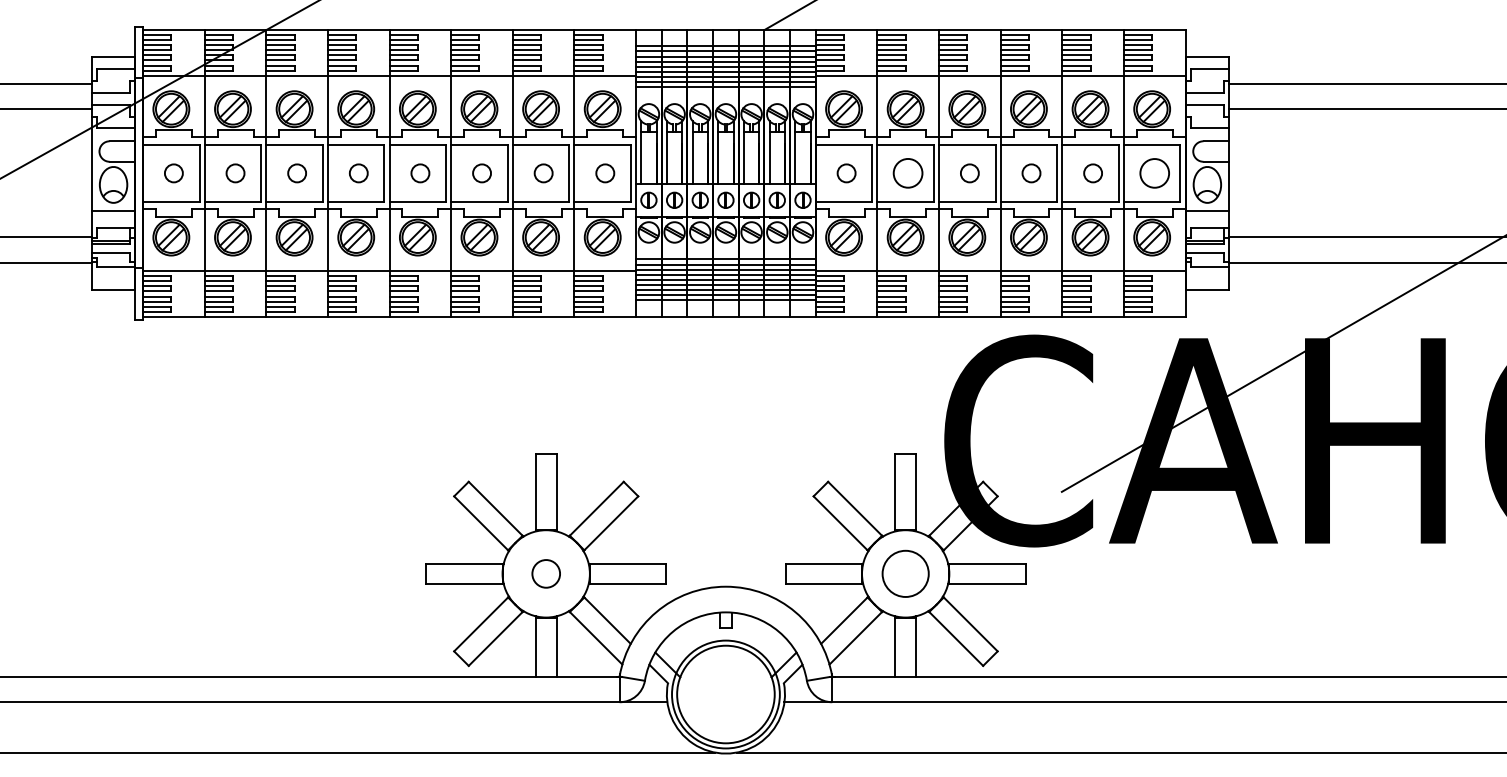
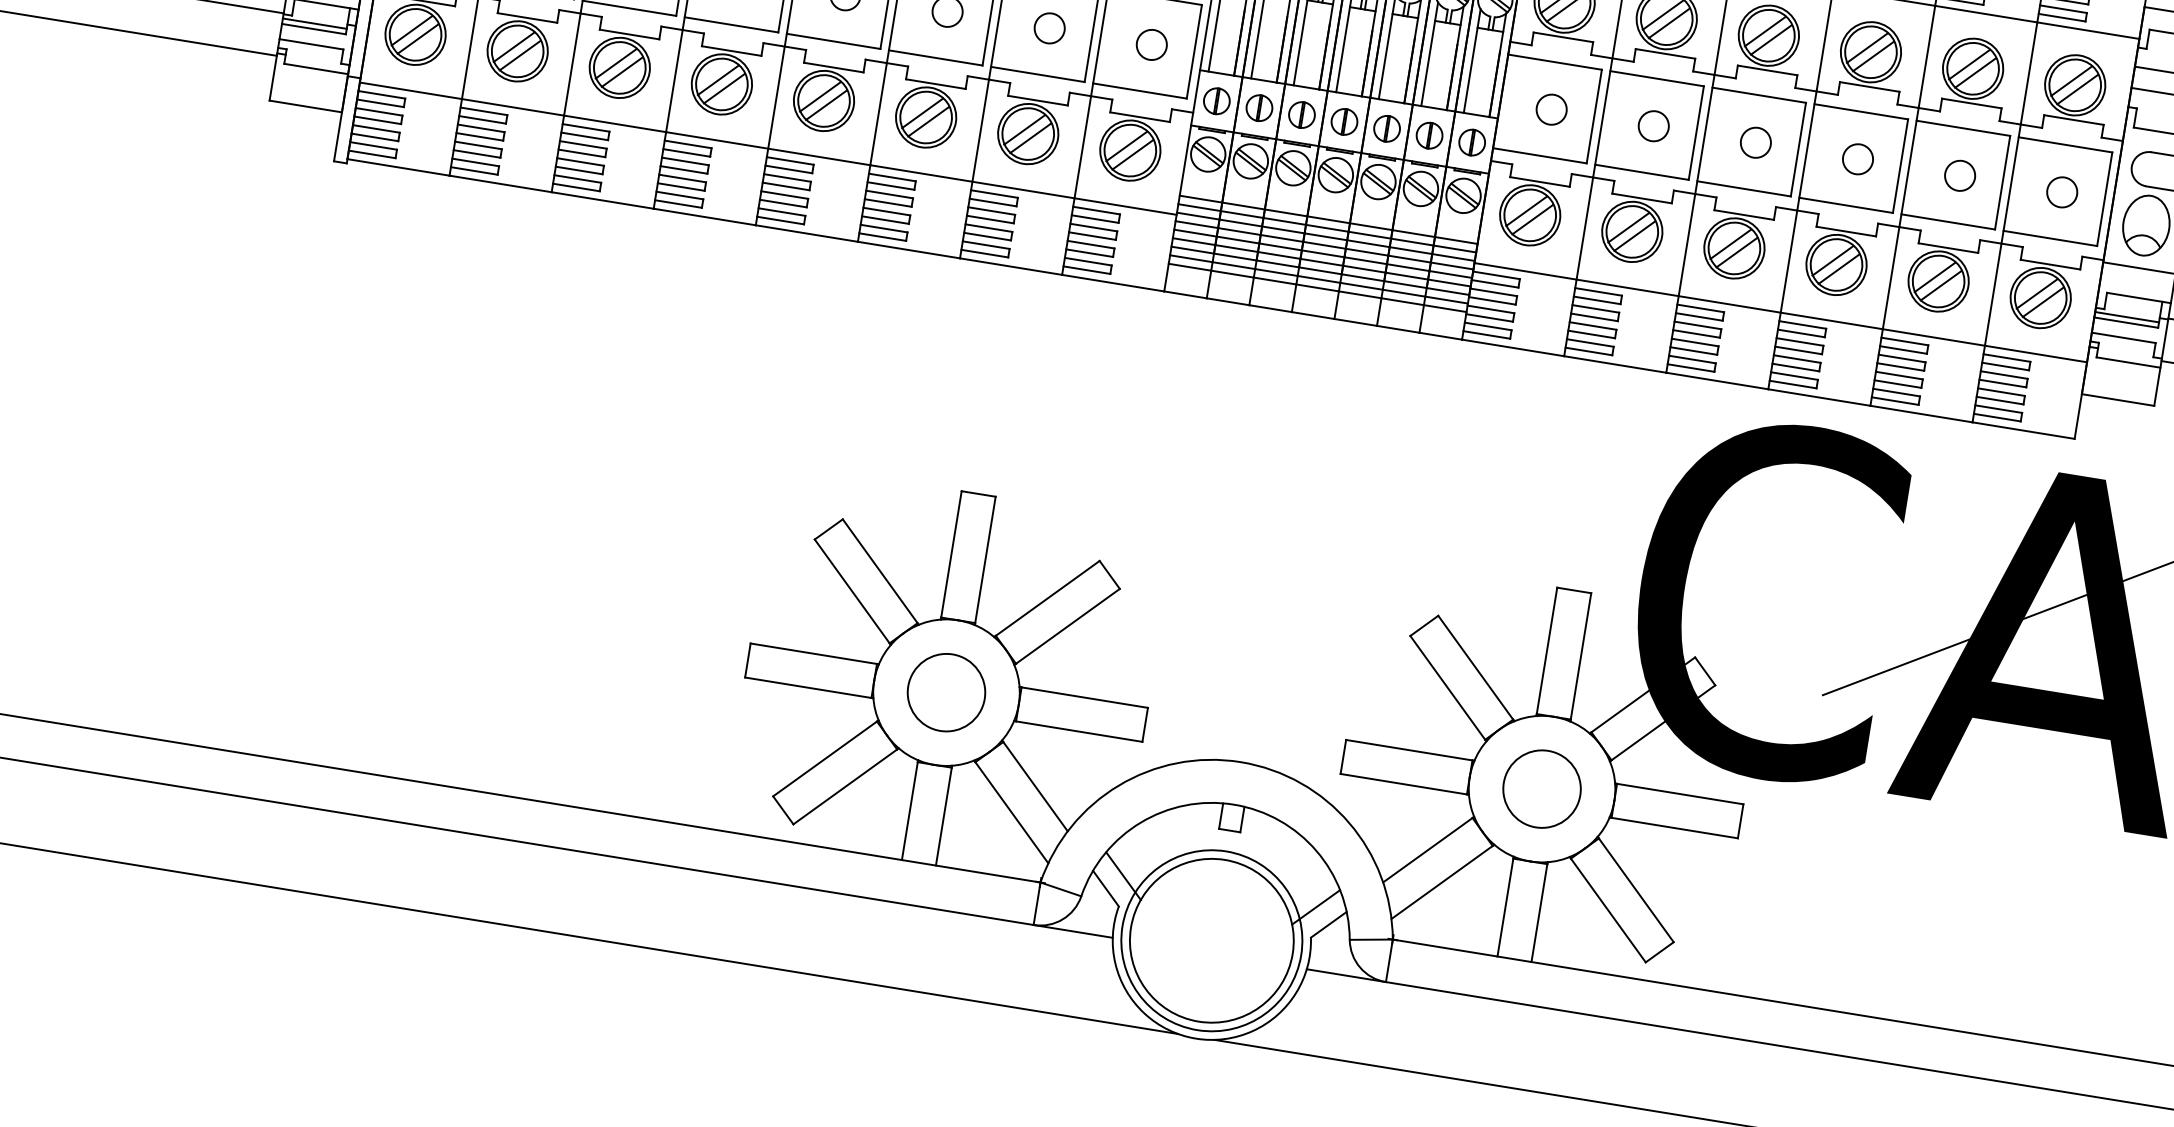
circle: (908, 173) -> (1654, 126), size x0.62
circle: (1154, 173) -> (2061, 192), size x0.62
circle: (546, 573) -> (947, 692), size x1.67

